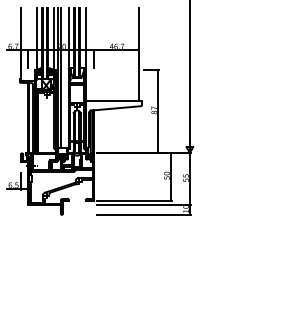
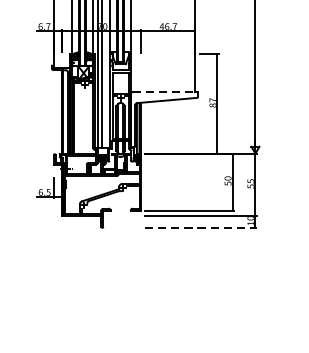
line: (113, 101) -> (164, 92), solid -> dashed
line: (144, 214) -> (201, 227), solid -> dashed

